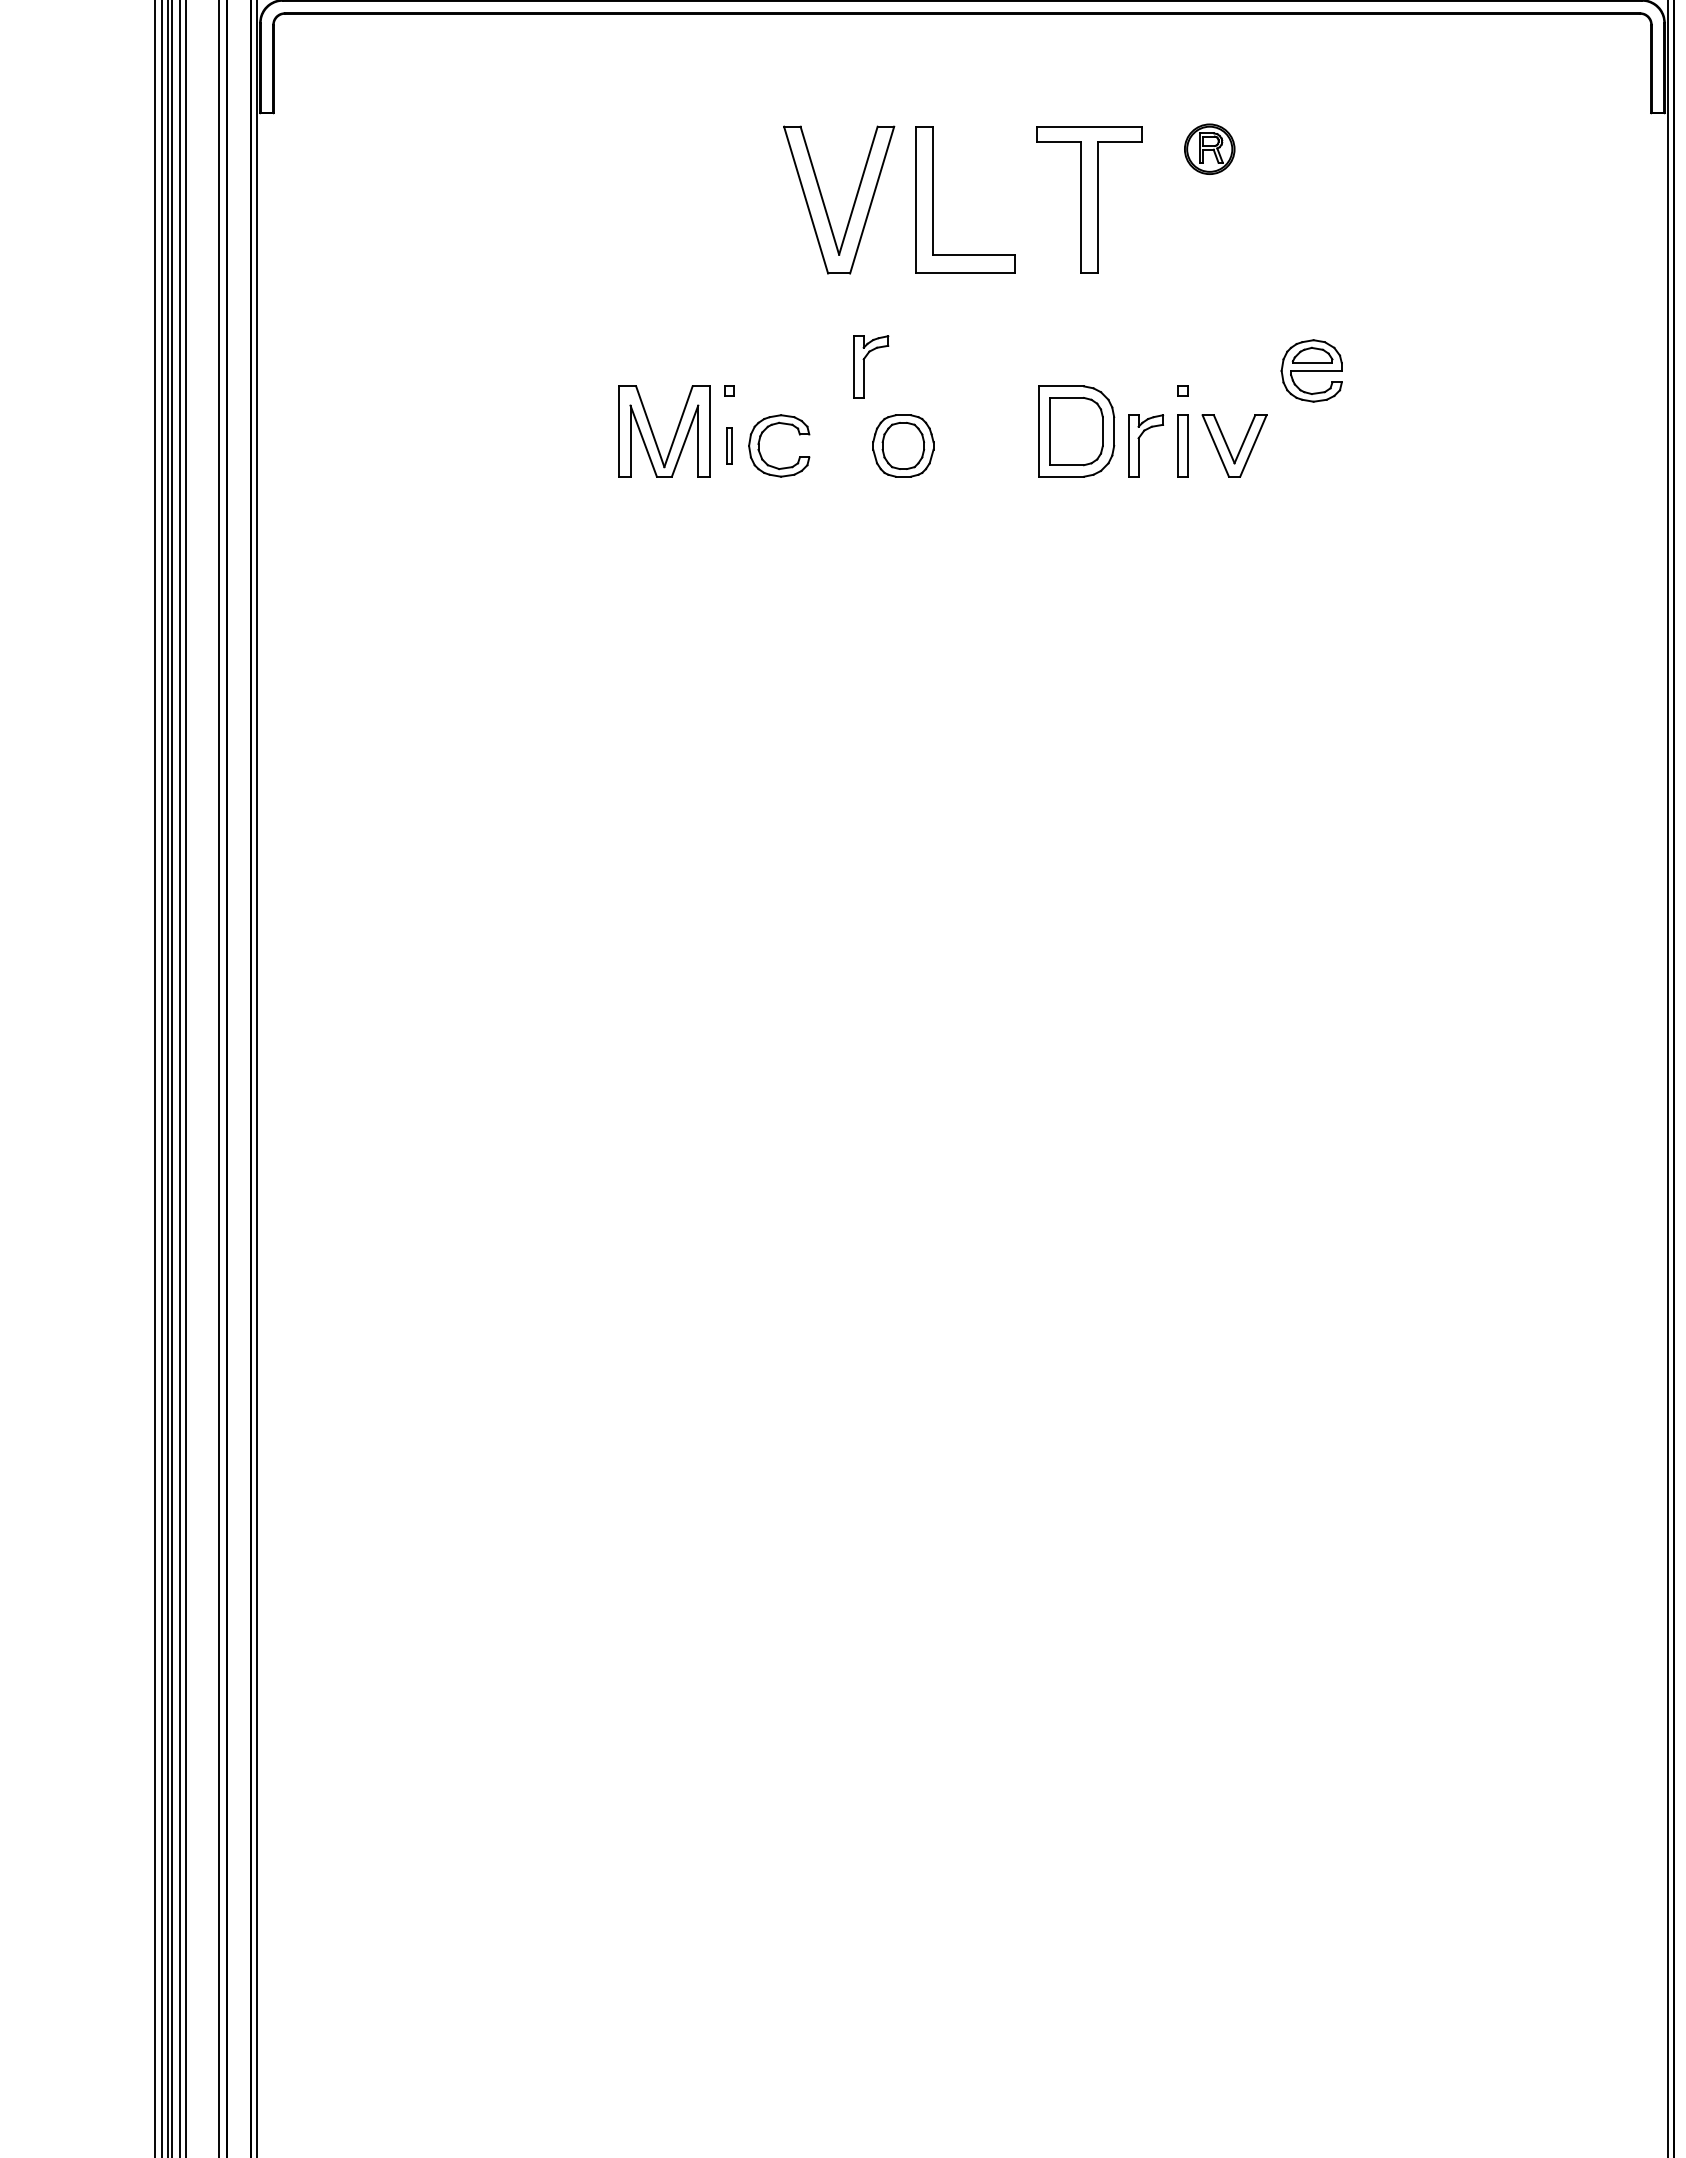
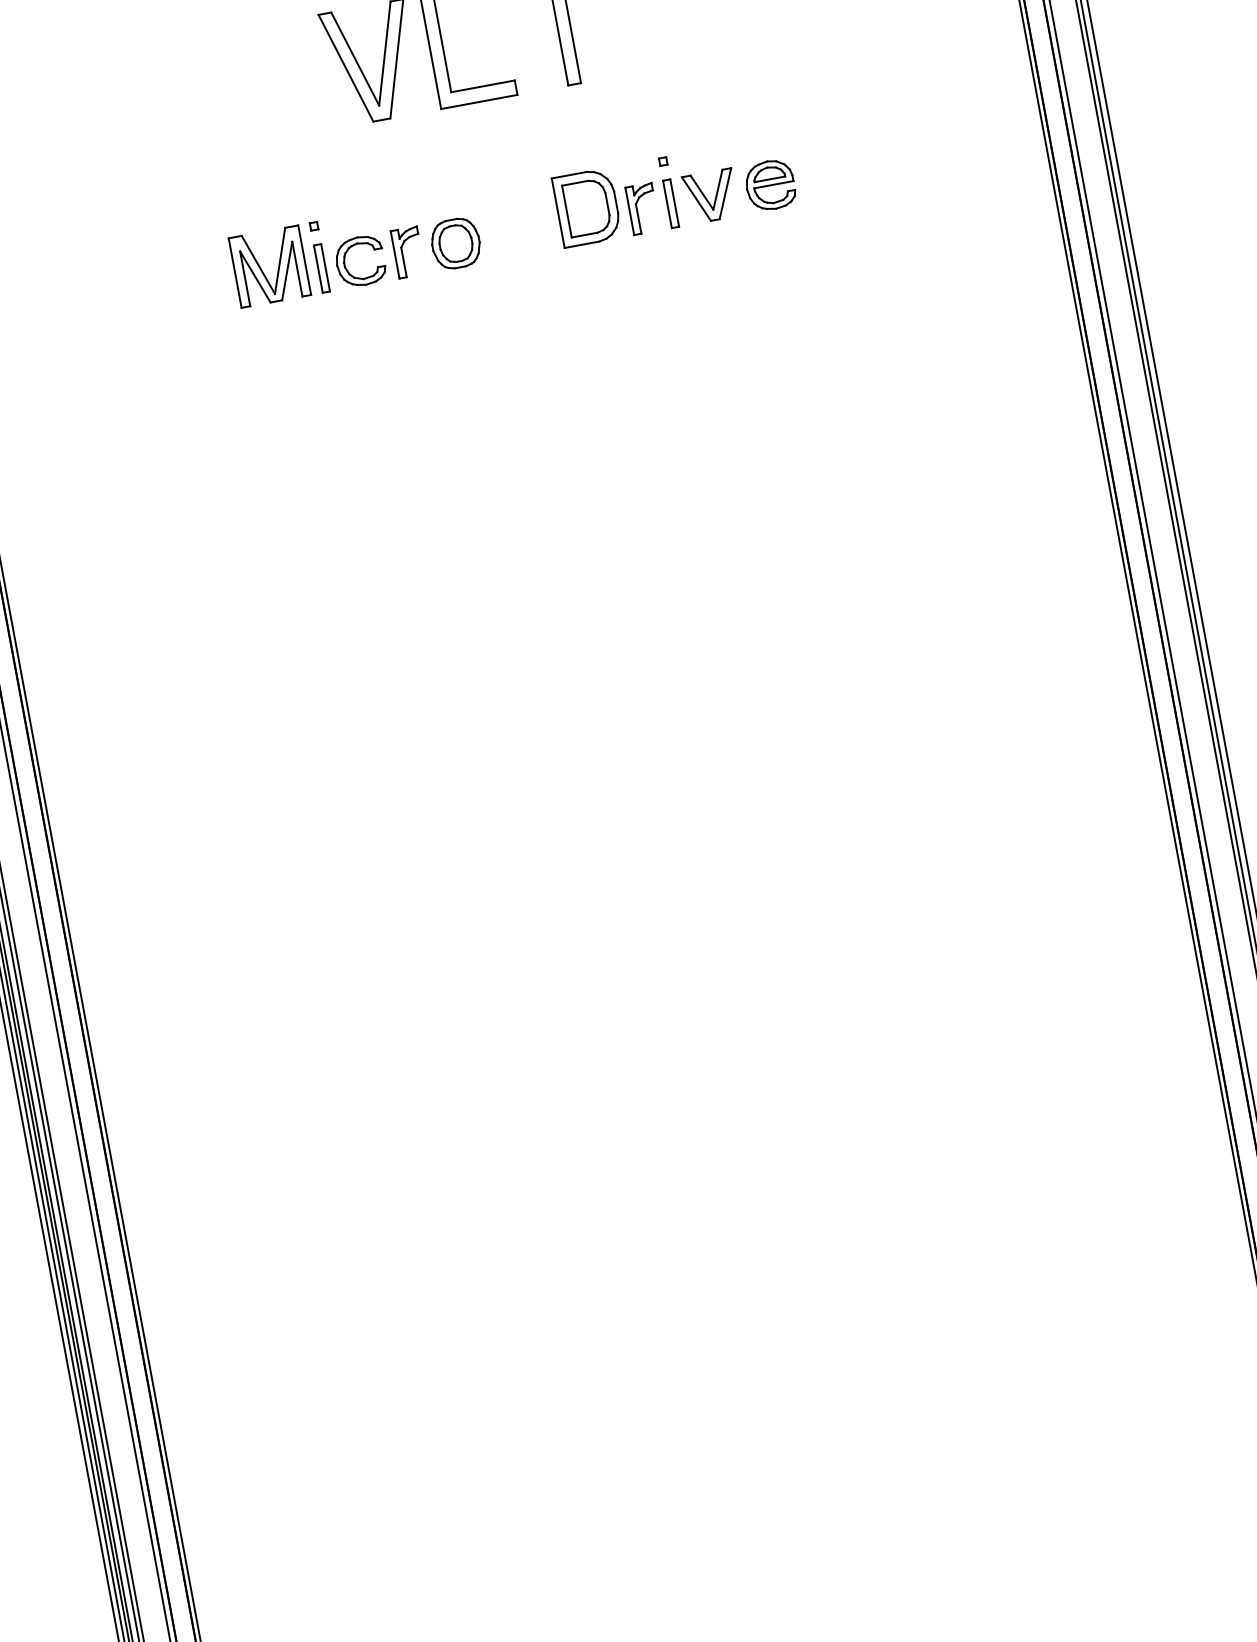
part: (864, 366) -> (402, 253), moved
part: (1311, 370) -> (770, 185), moved
part: (729, 445) -> (322, 268), size x1.67

